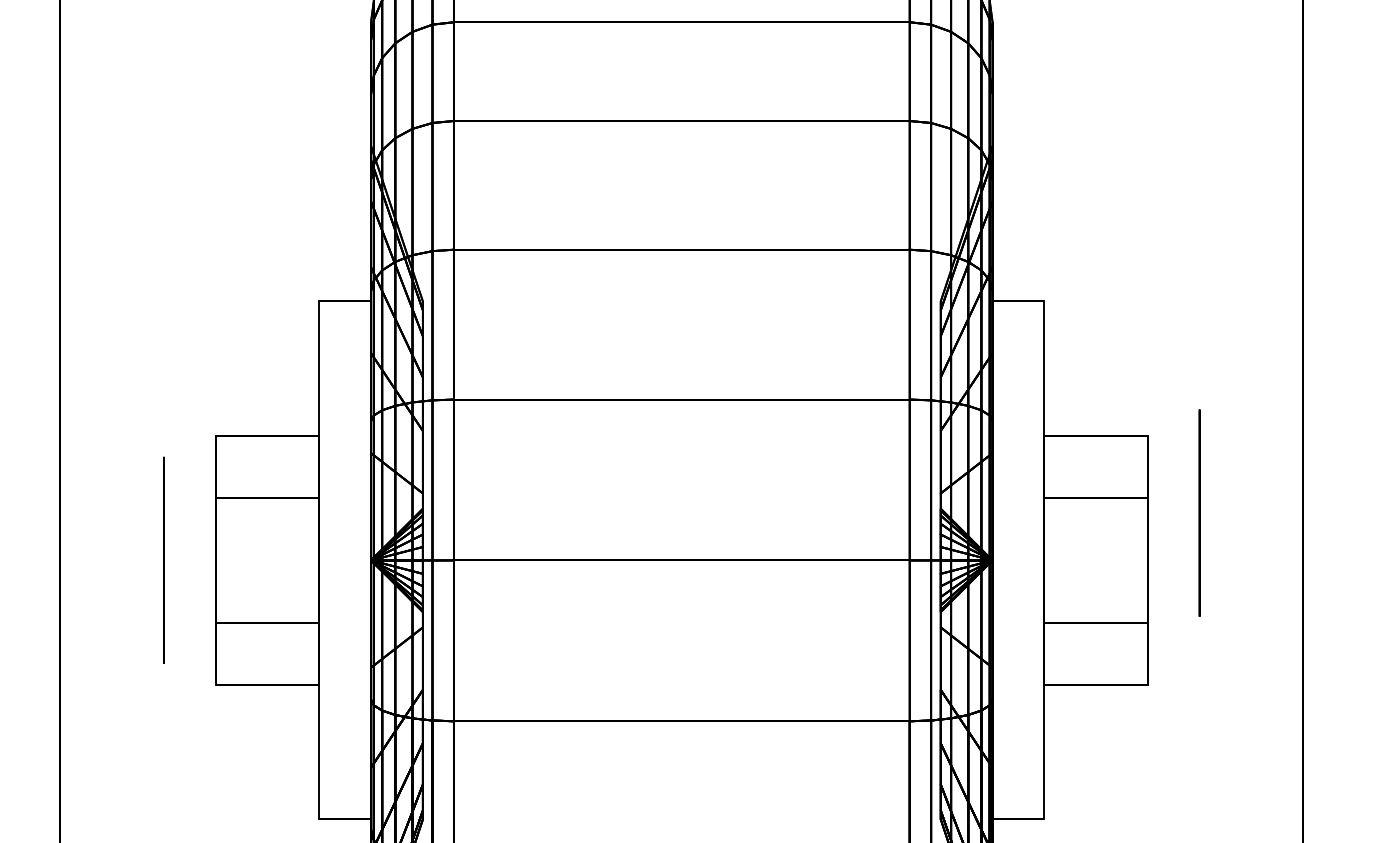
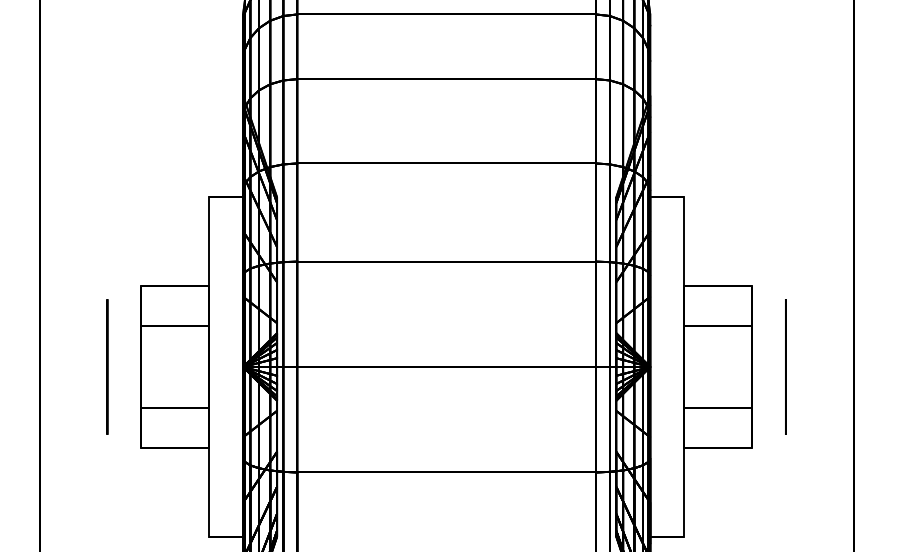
circle: (1199, 512) -> (785, 366), moved

